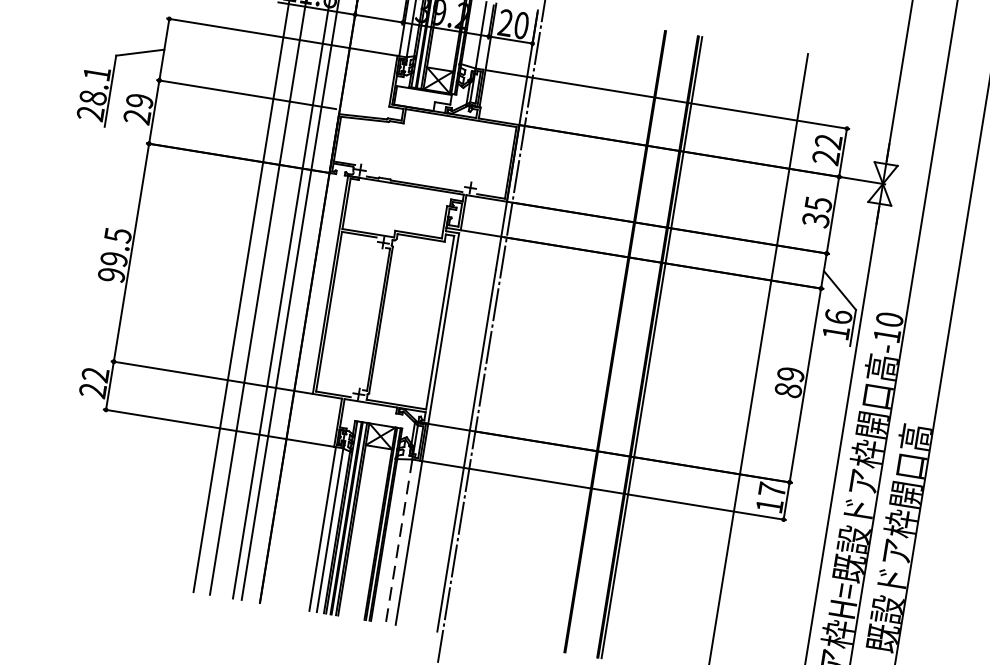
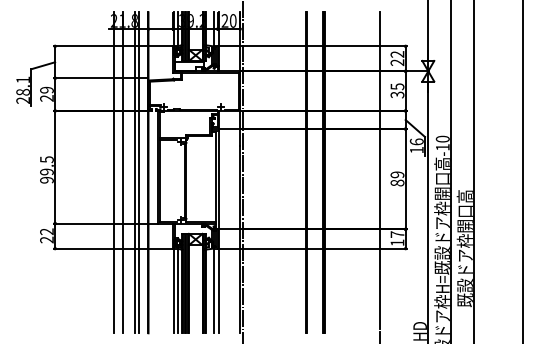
line: (398, 542) -> (213, 291), dashed -> solid

